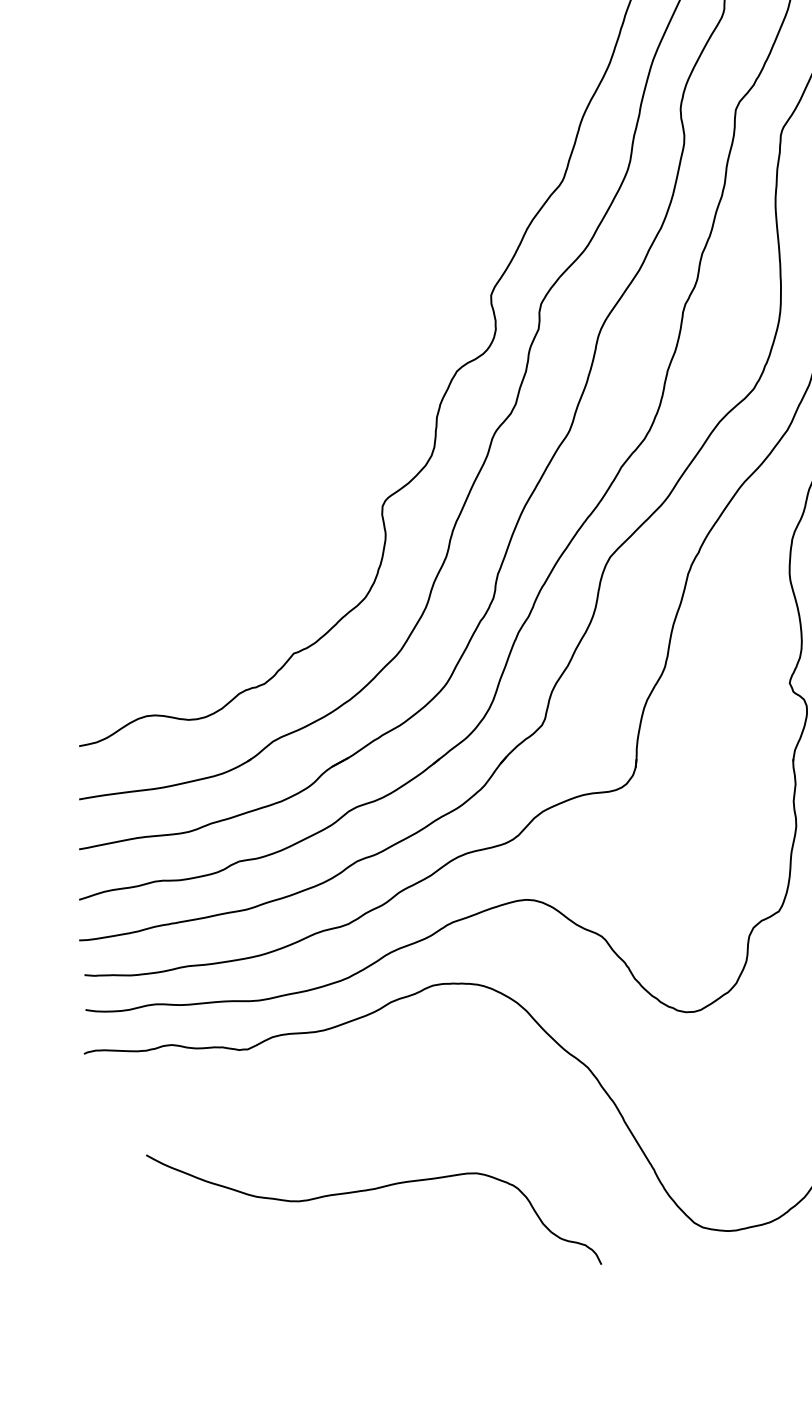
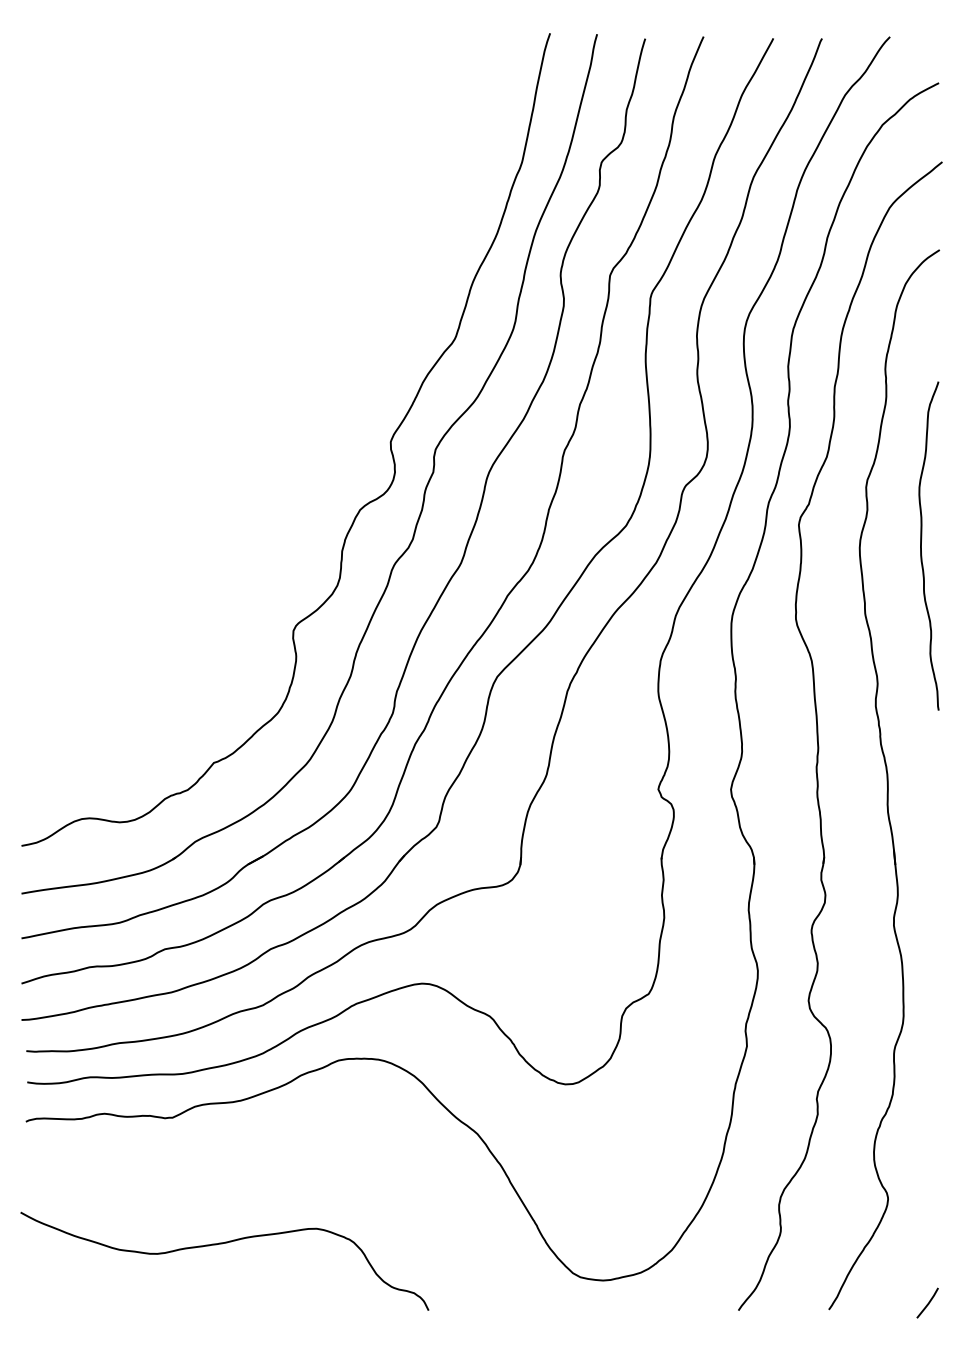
curve: (371, 1190) -> (222, 1244), moved

